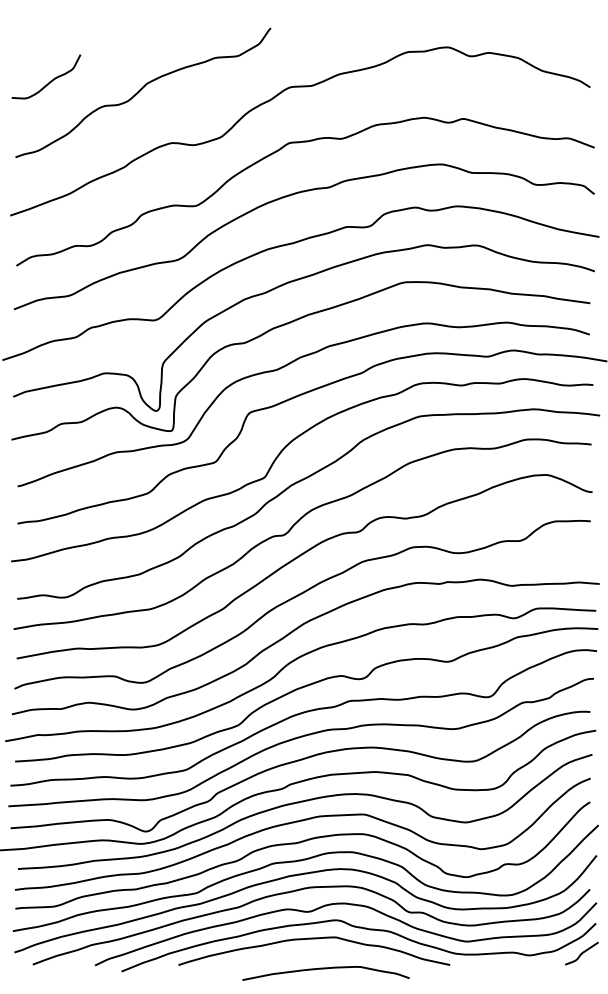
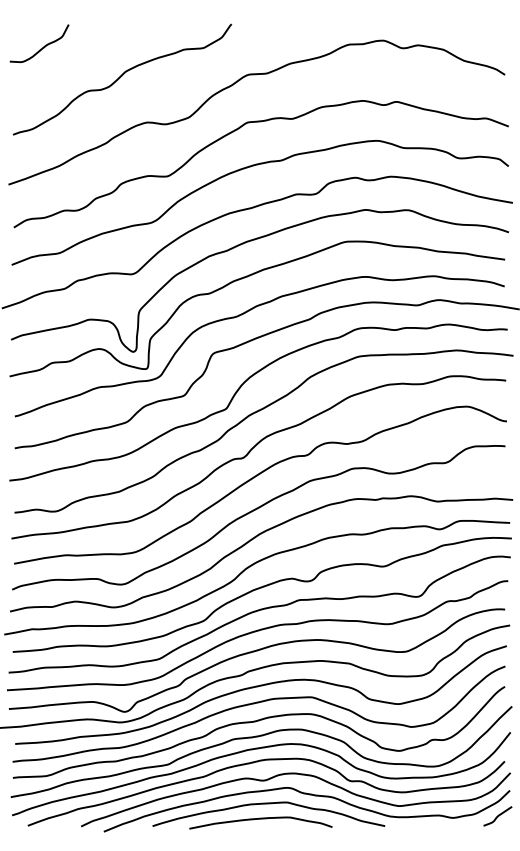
curve: (50, 80) -> (43, 46), moved
curve: (325, 969) -> (260, 819), moved

